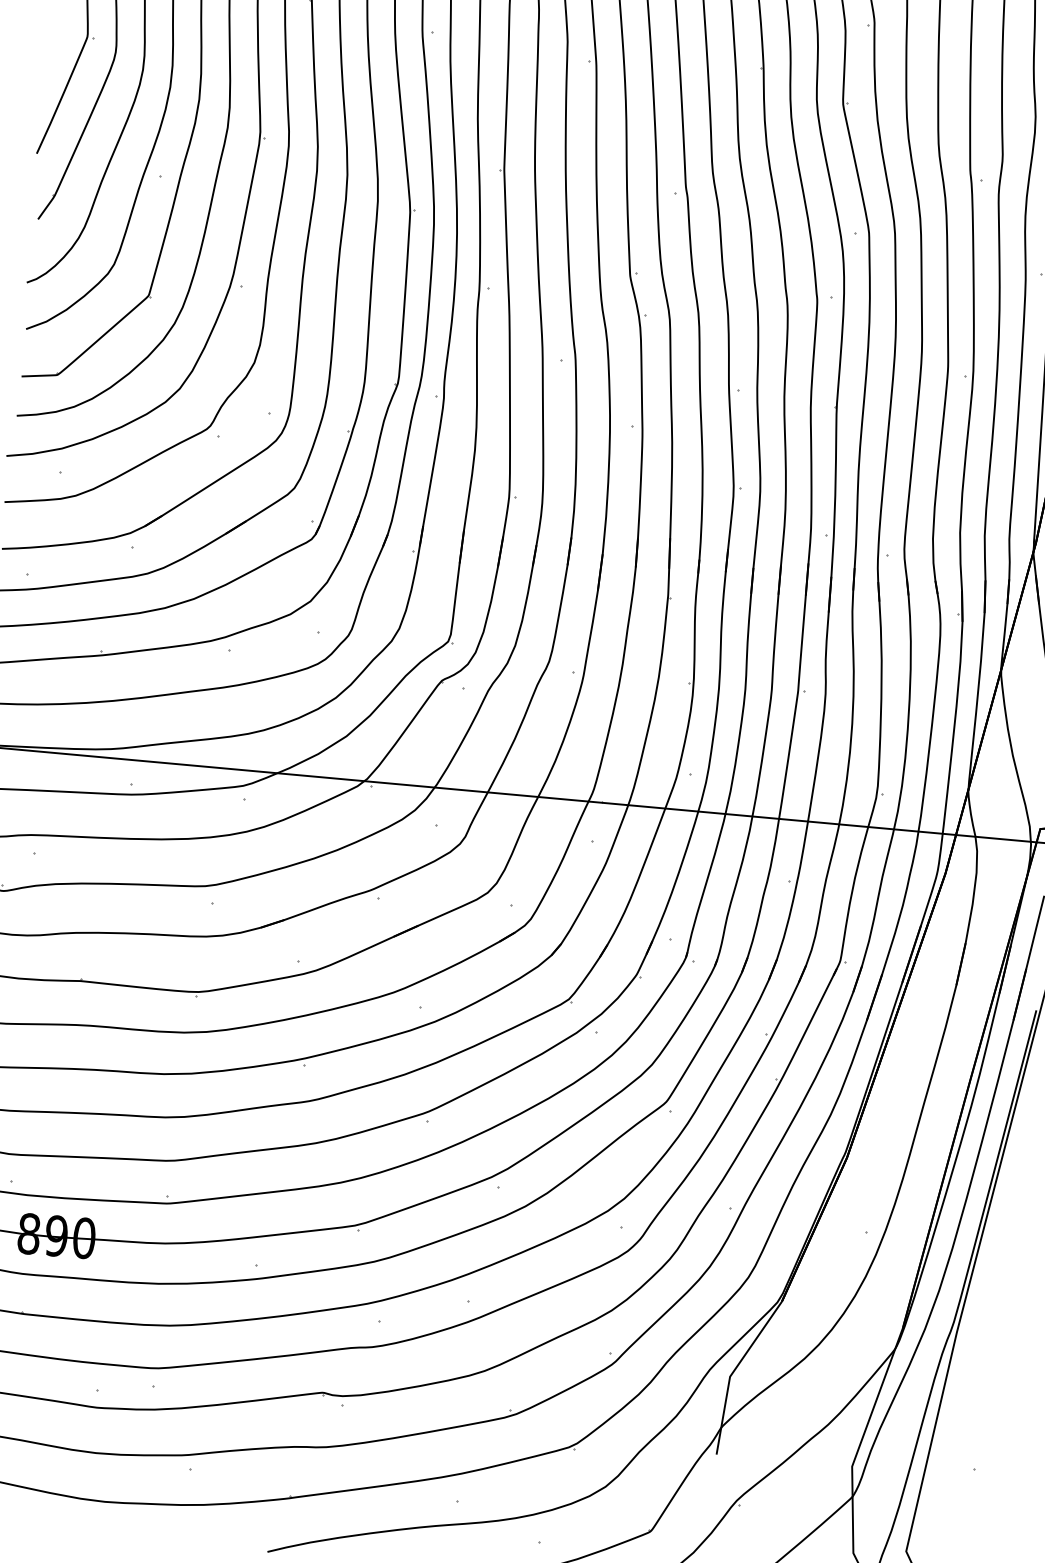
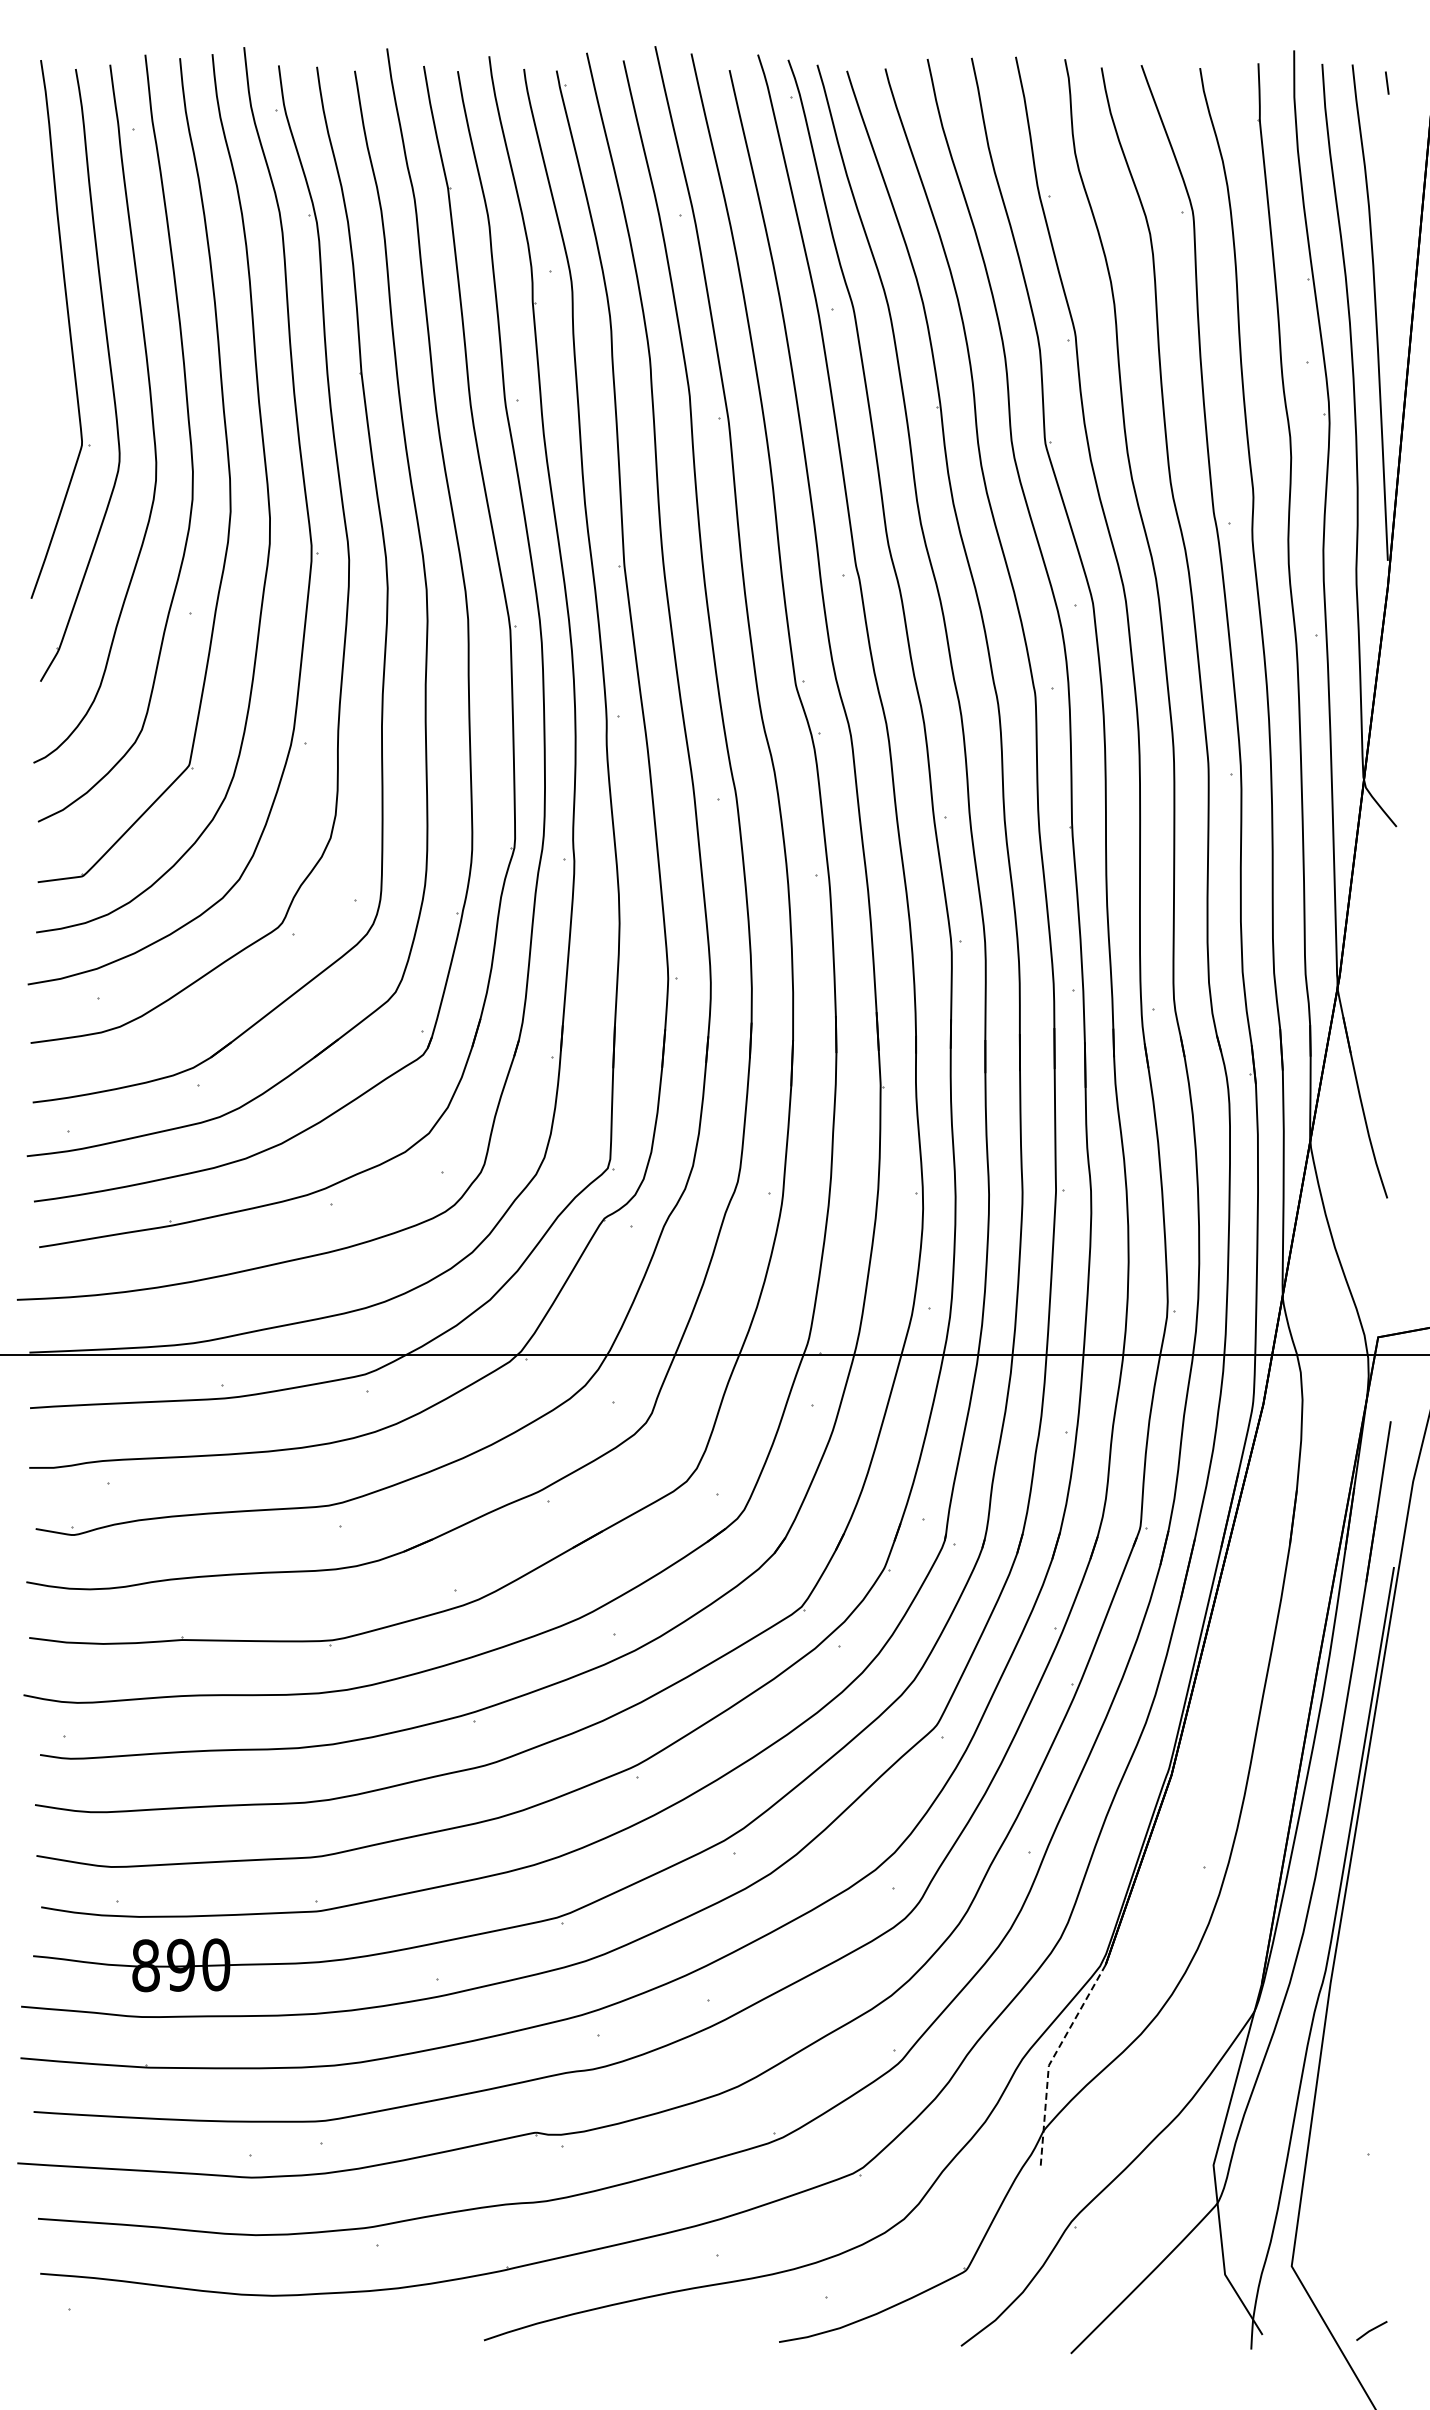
line: (733, 1372) -> (1052, 2059), solid -> dashed

